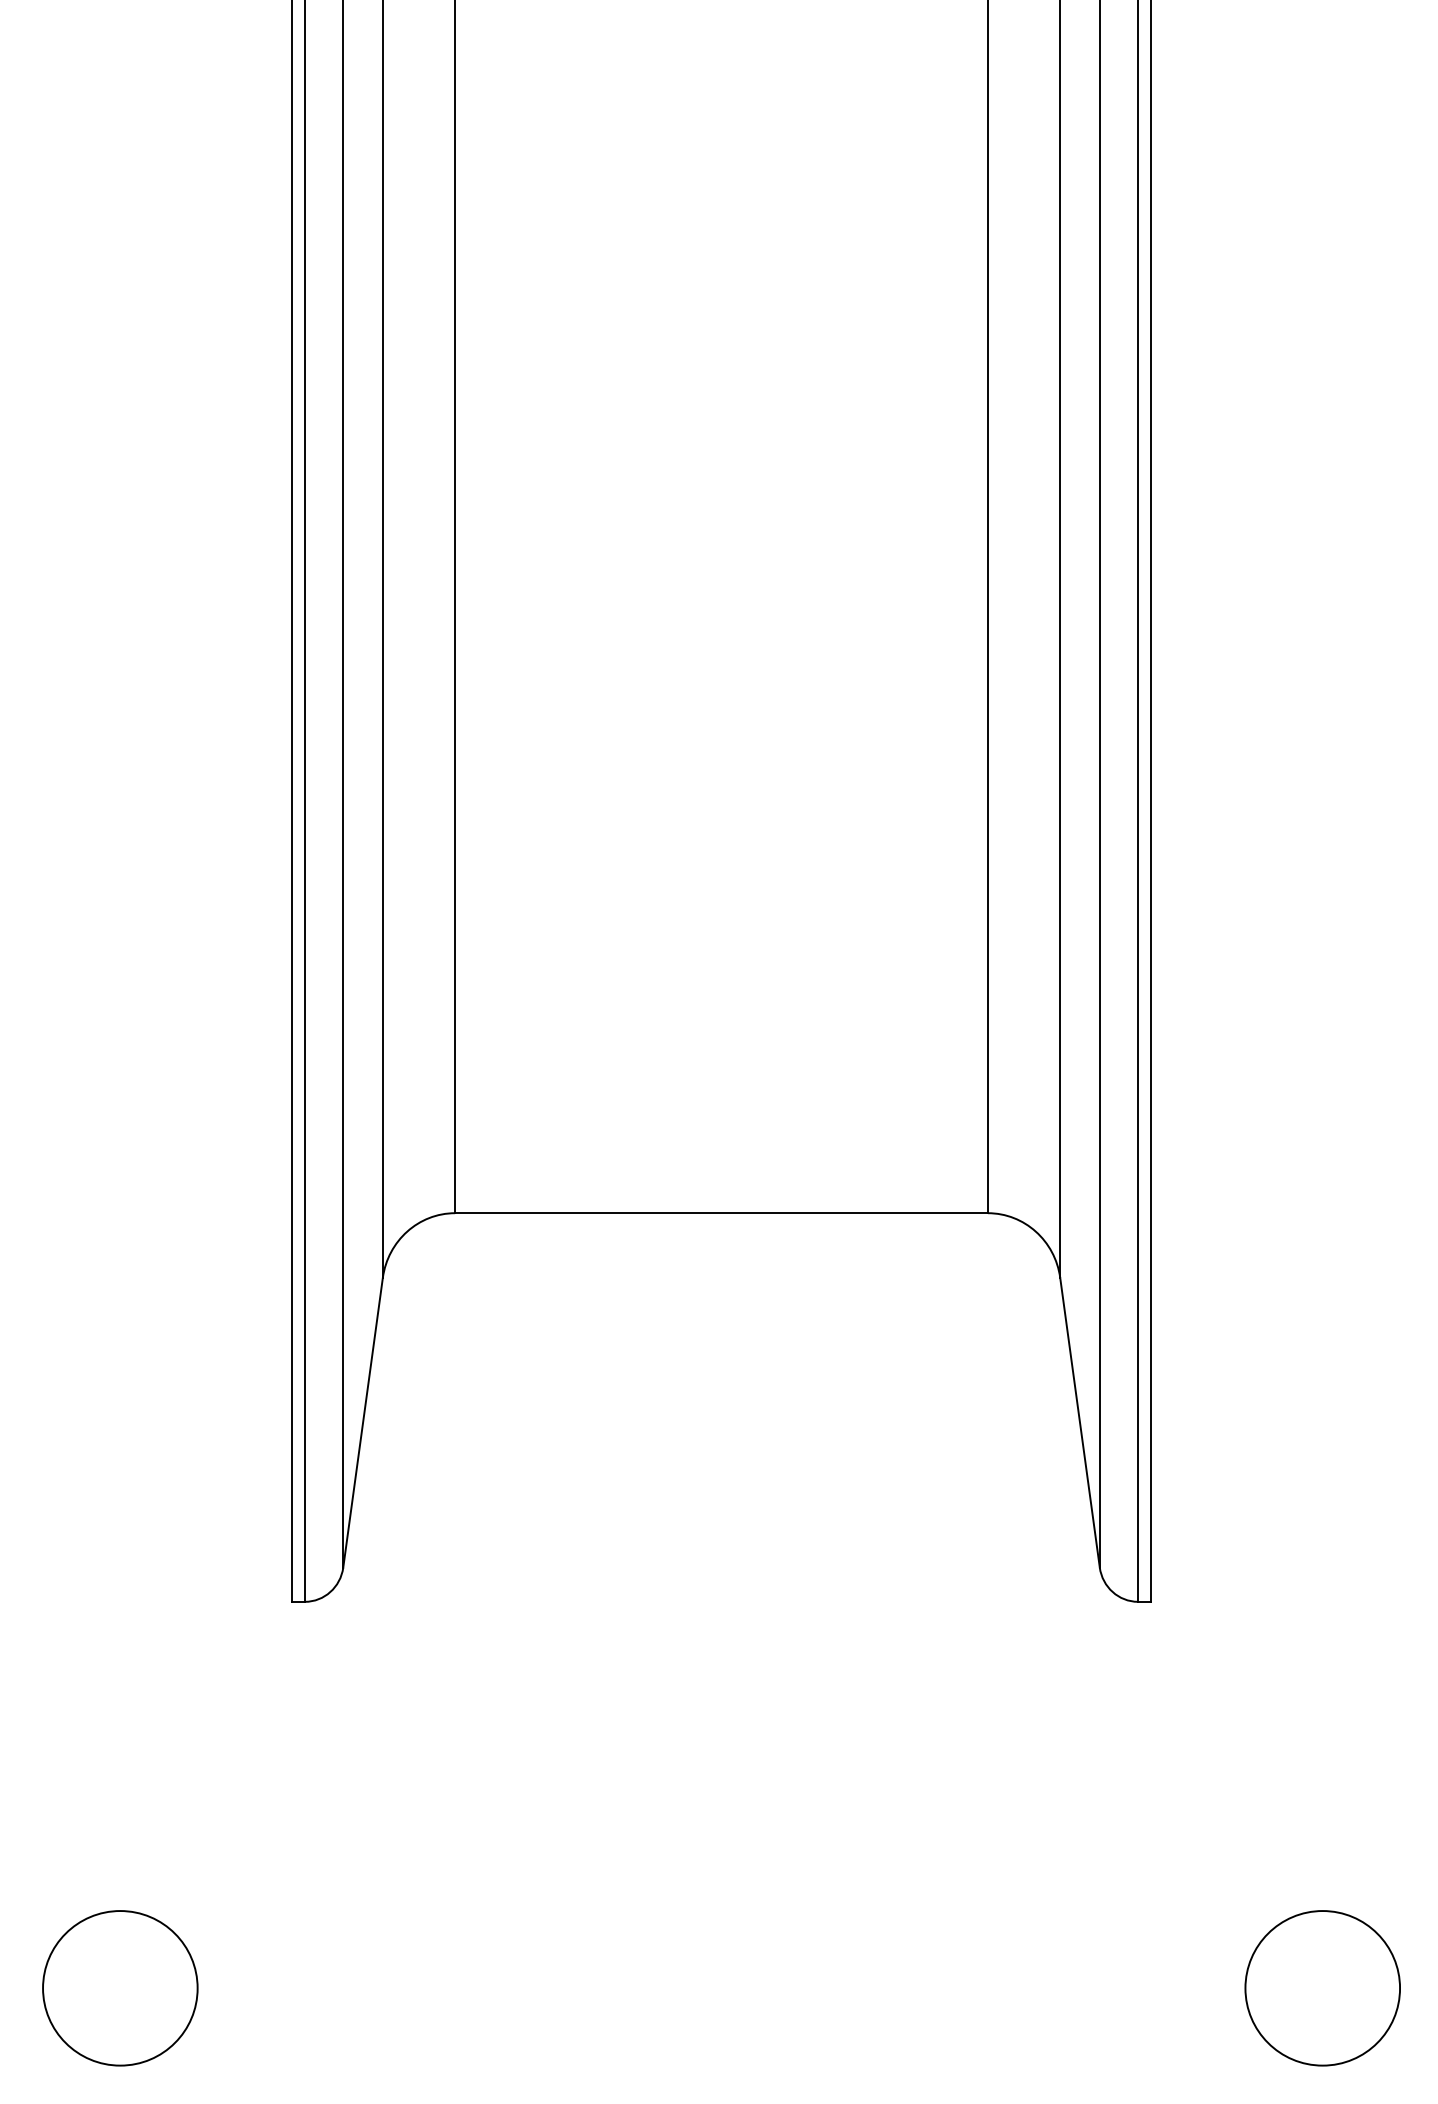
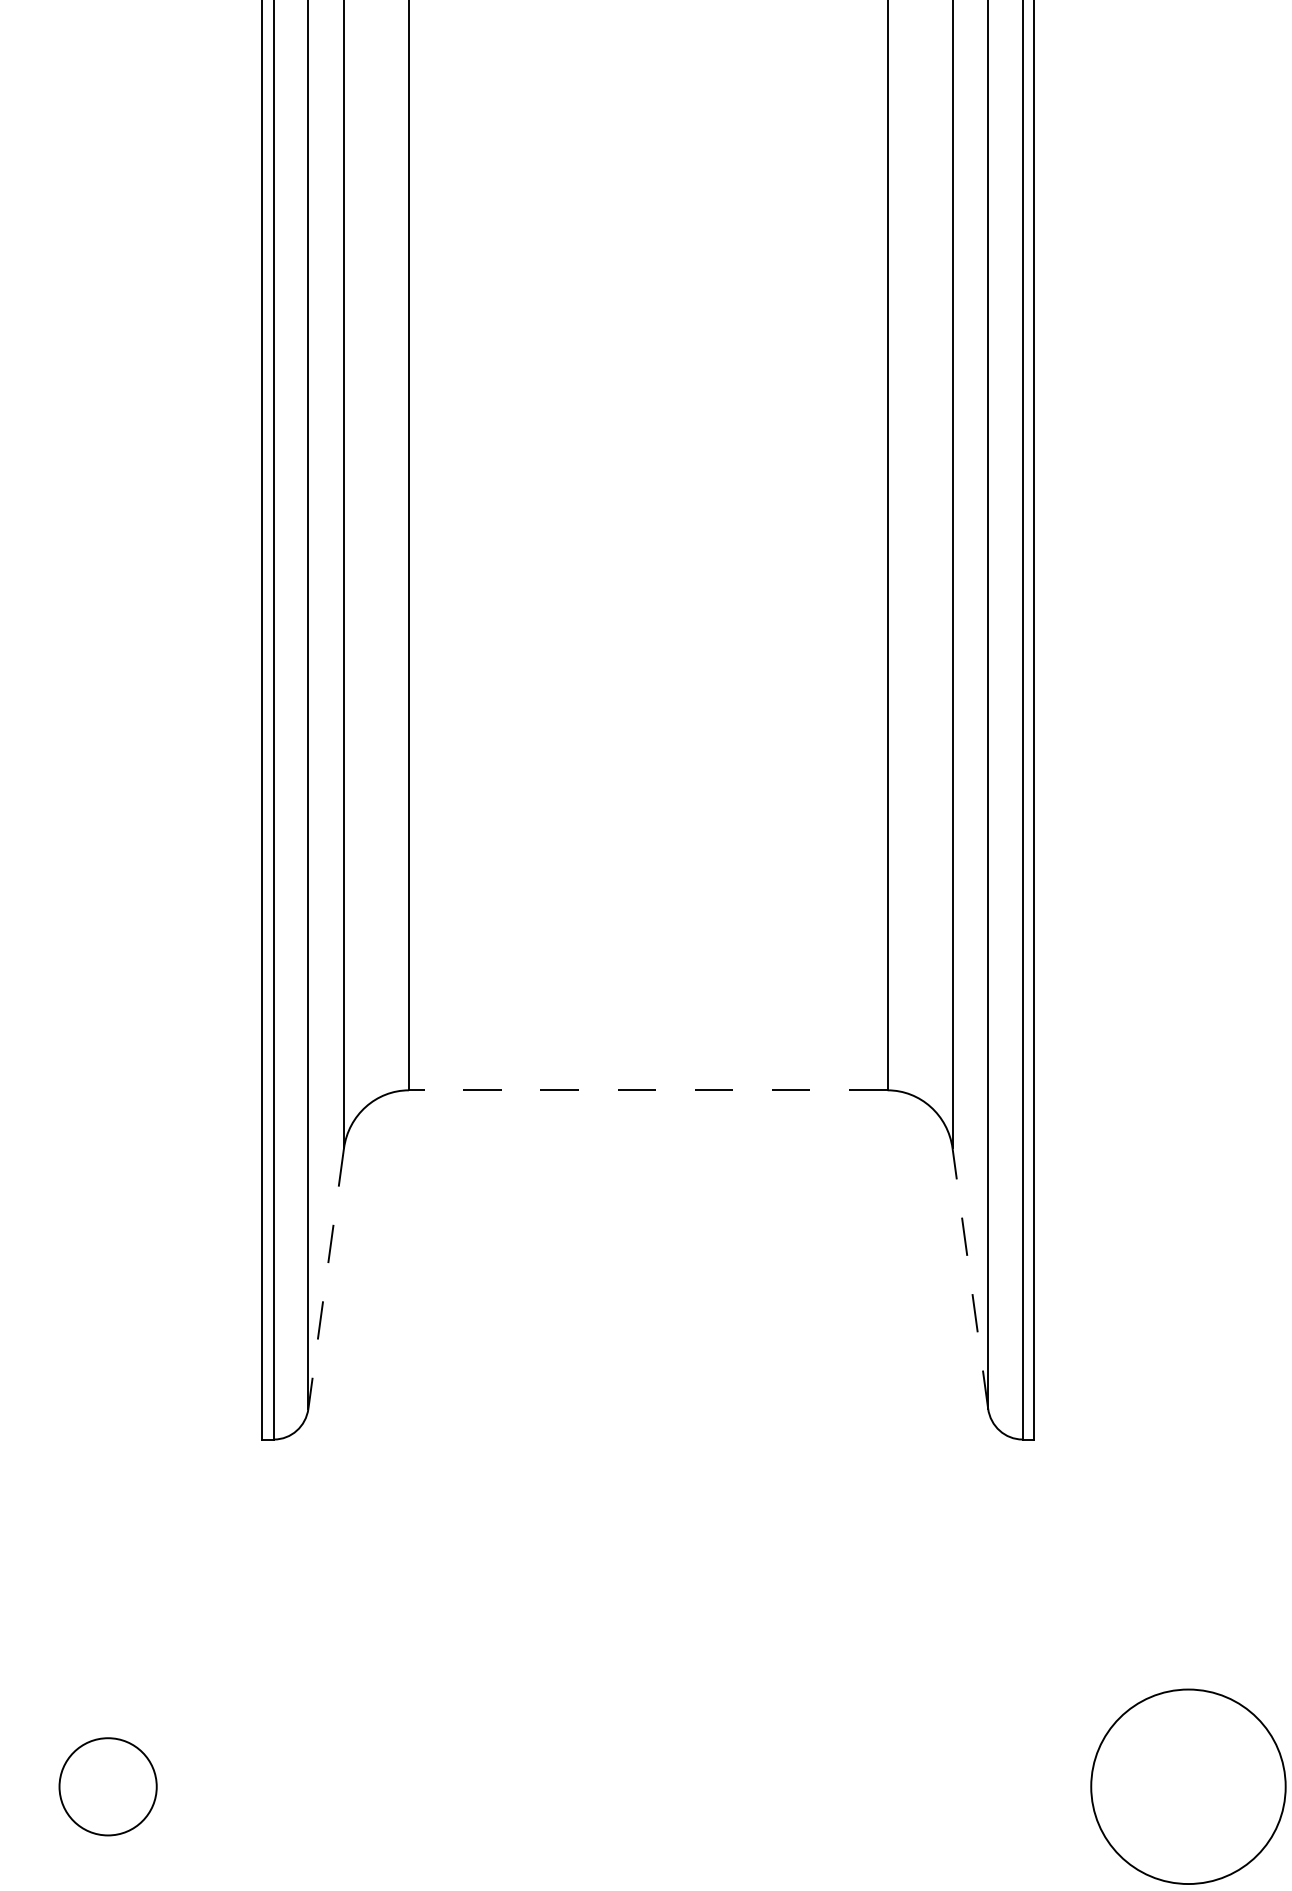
line: (721, 1213) -> (648, 1090), solid -> dashed
line: (1079, 1422) -> (969, 1278), solid -> dashed
line: (363, 1423) -> (326, 1279), solid -> dashed
circle: (120, 1988) -> (108, 1786), size x0.7
circle: (1322, 1988) -> (1188, 1786), size x1.4

